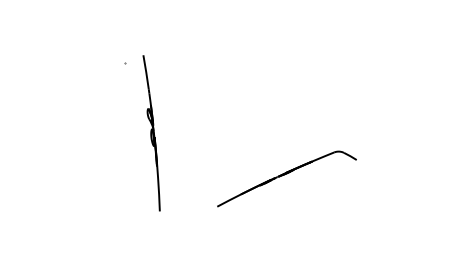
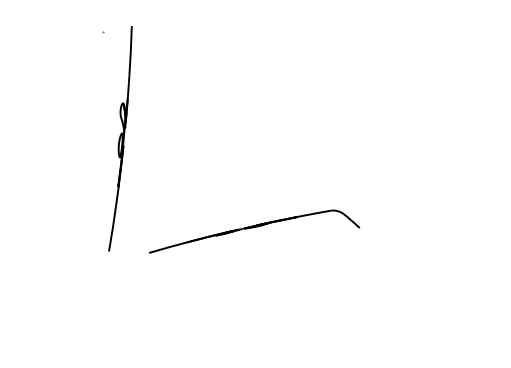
part: (286, 178) -> (255, 233), moved

